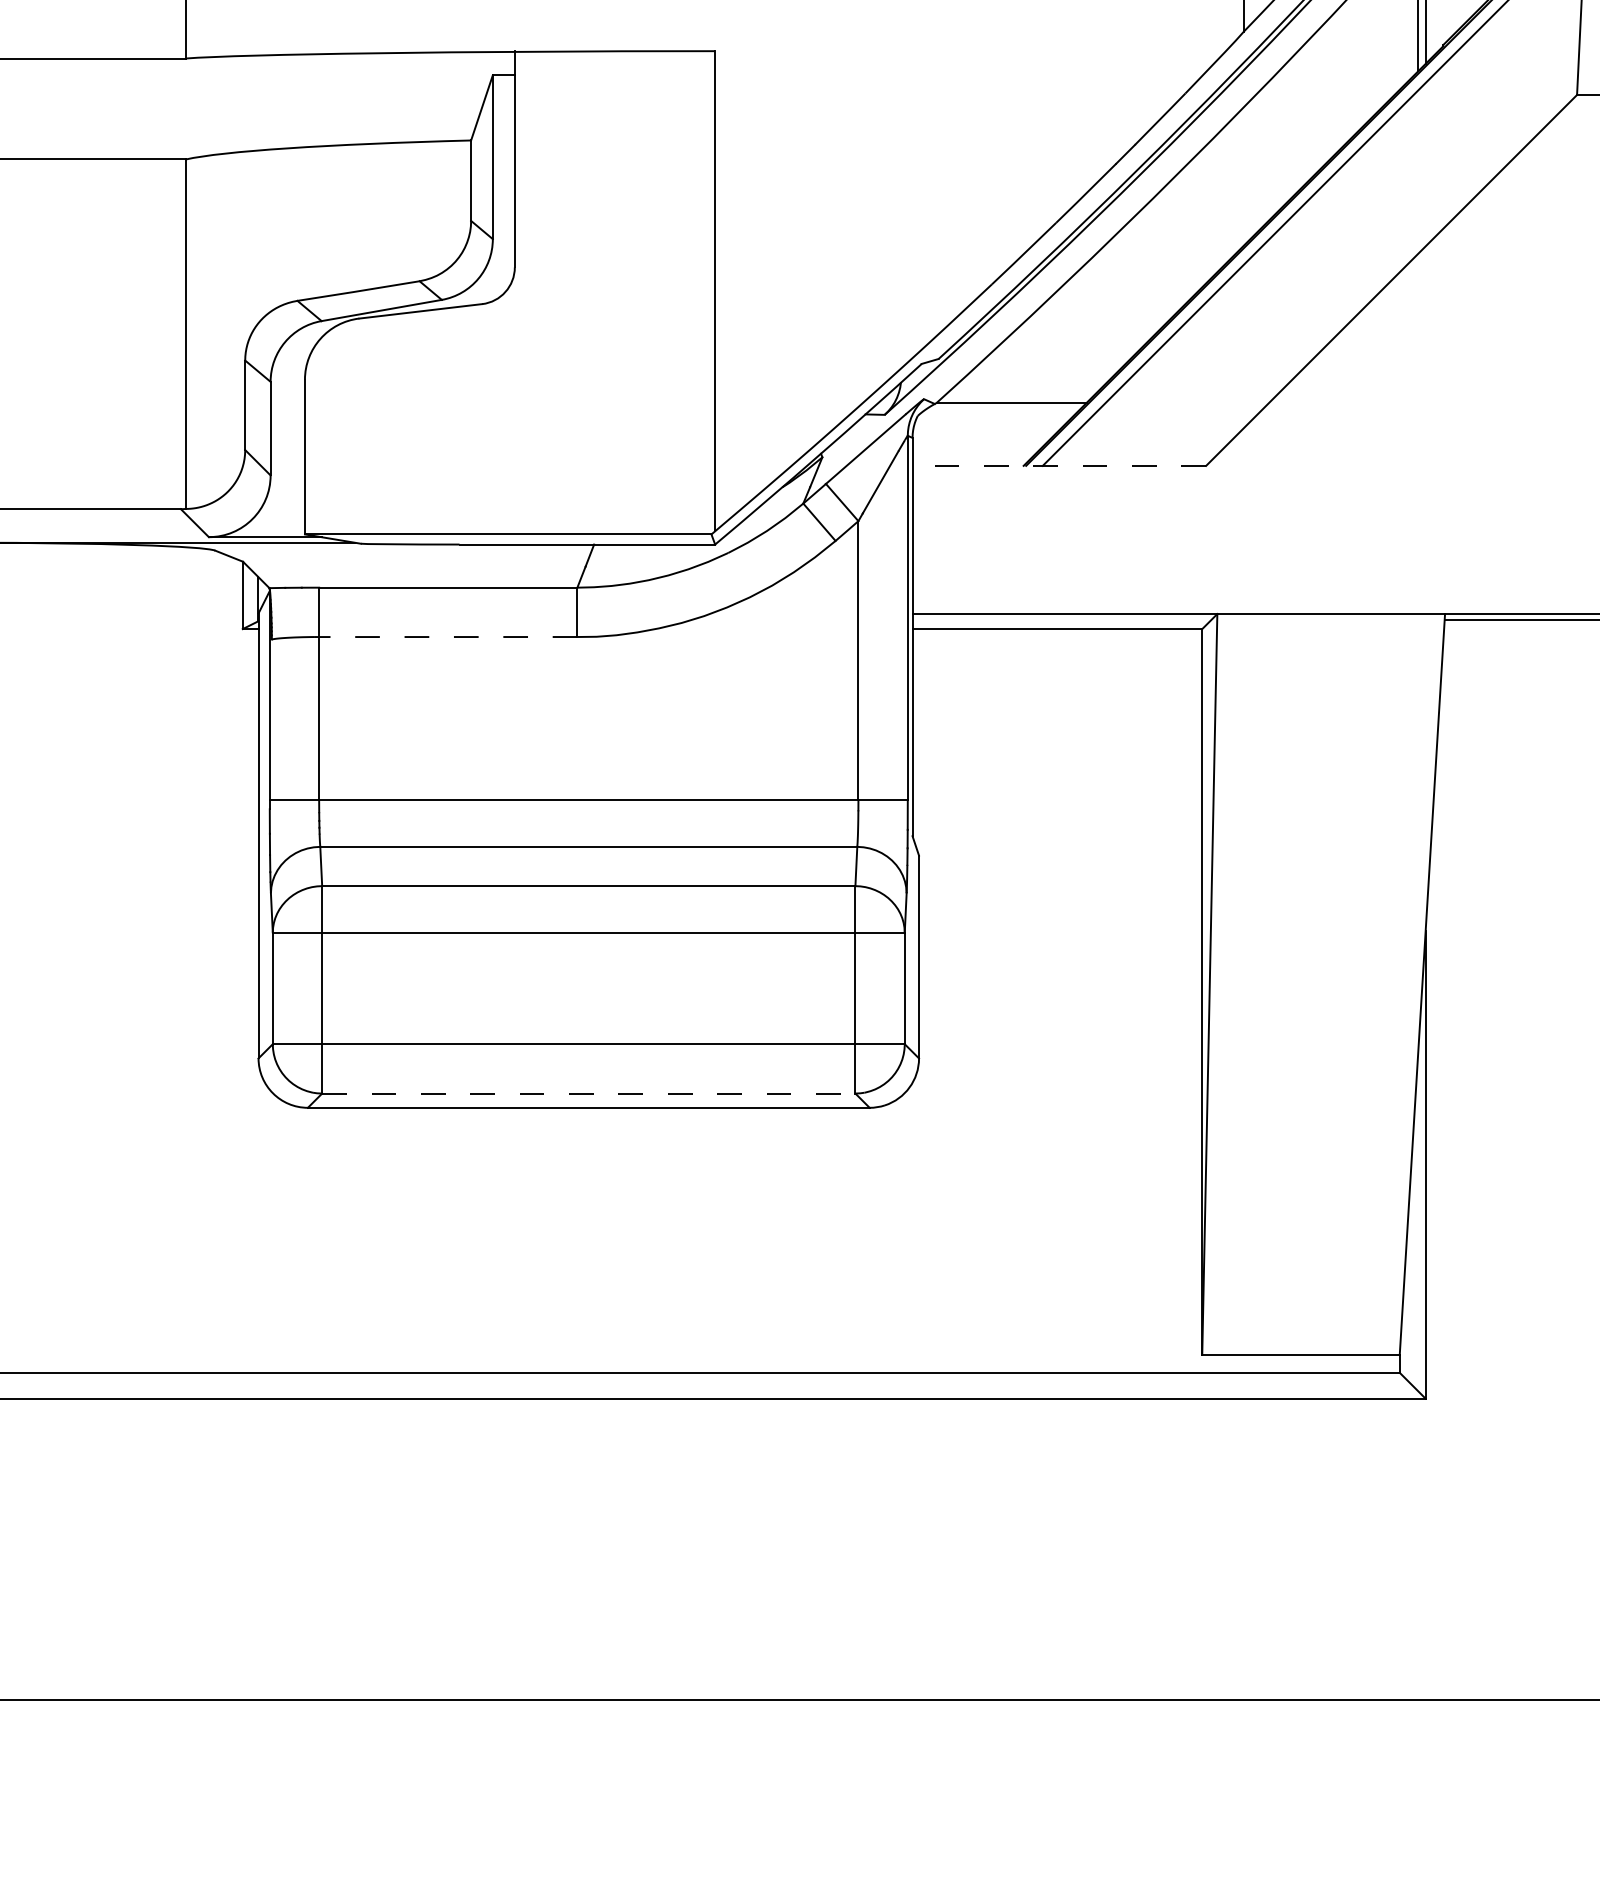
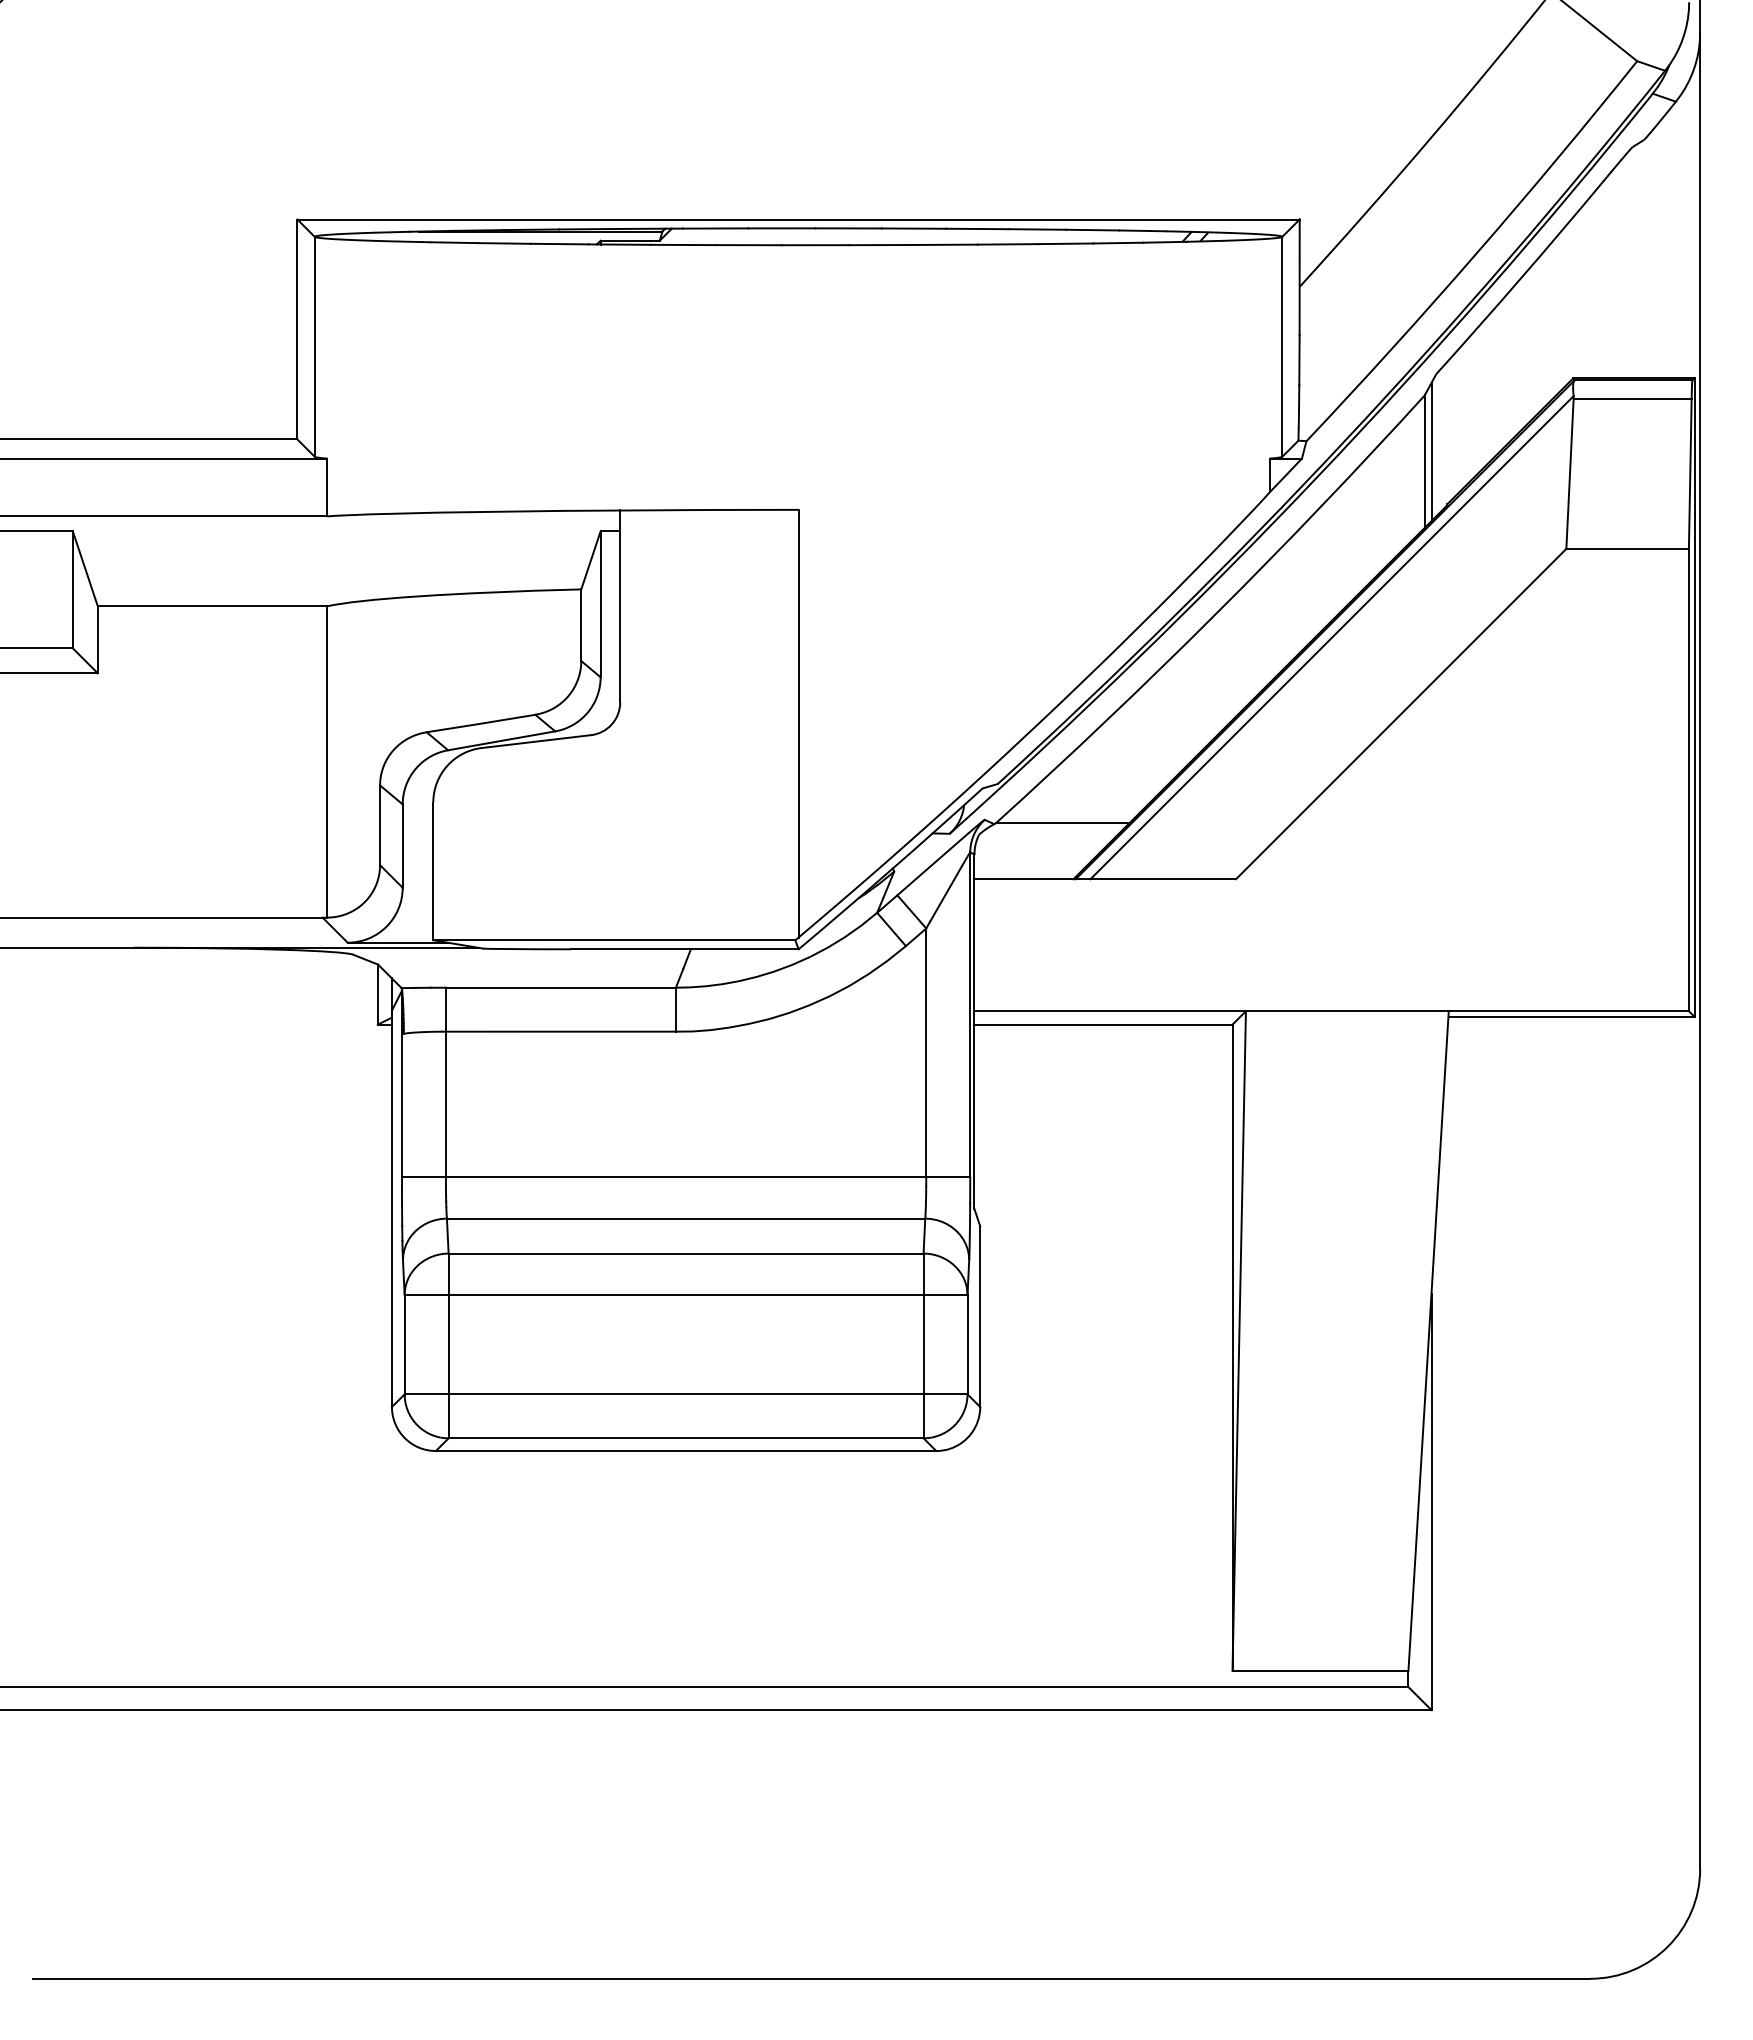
line: (1059, 466) -> (1105, 879), dashed -> solid
line: (446, 636) -> (559, 1031), dashed -> solid
line: (589, 1093) -> (686, 1438), dashed -> solid

